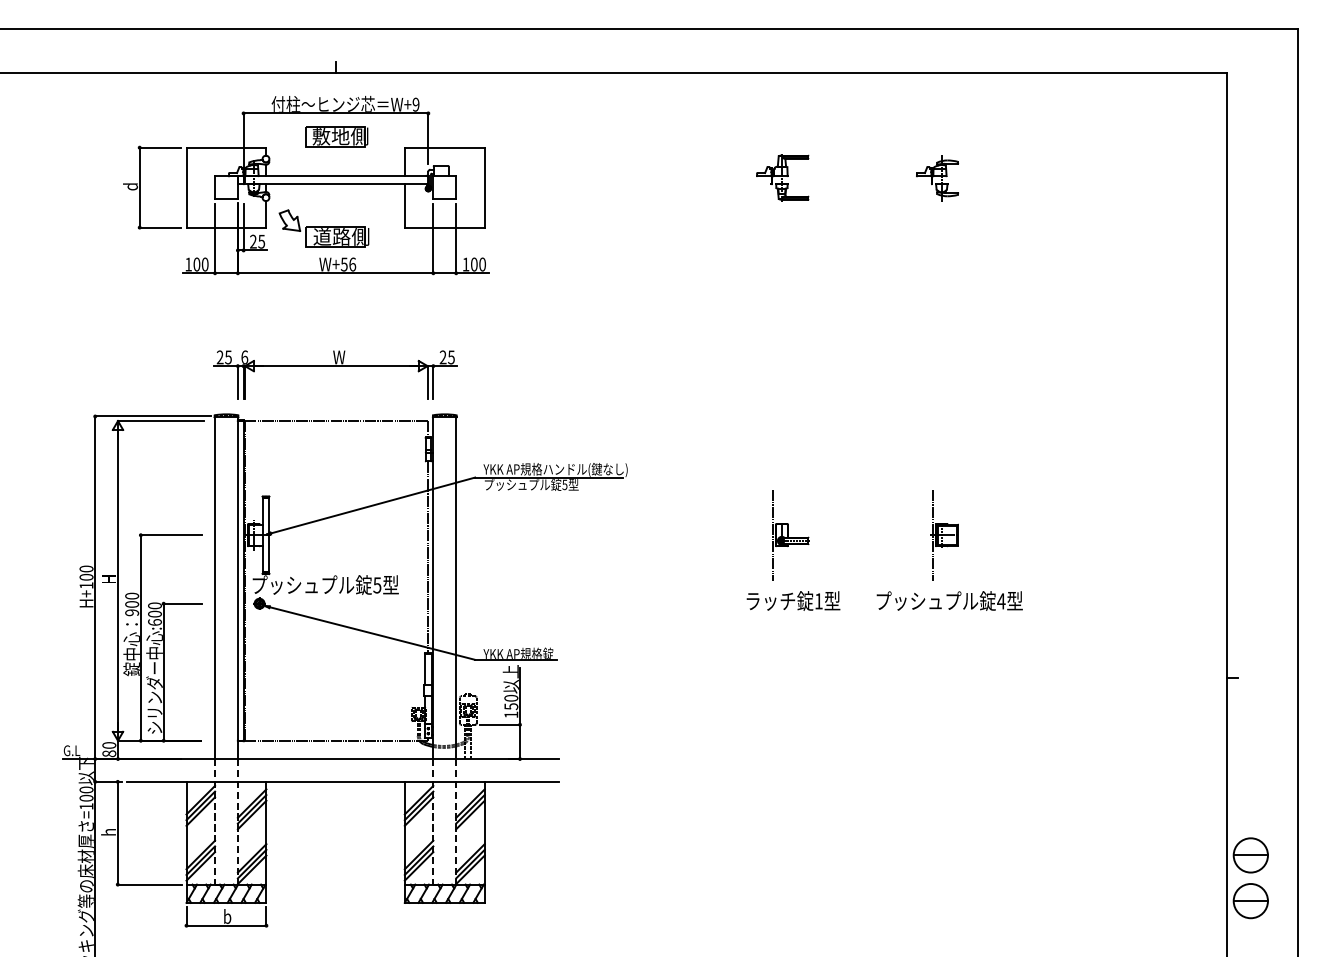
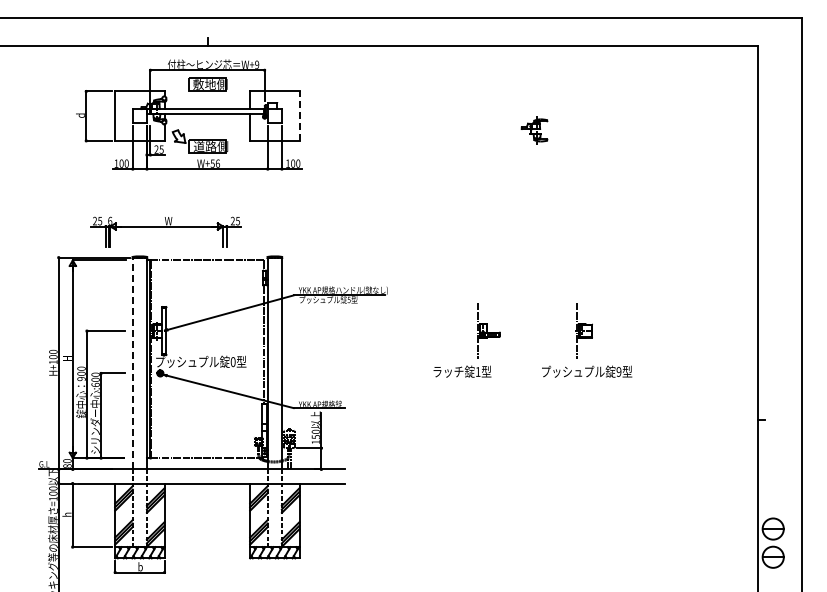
part: (782, 176) -> (483, 109), removed
part: (937, 178) -> (534, 130), moved
line: (484, 188) -> (299, 116), solid -> dashed
part: (334, 374) -> (165, 231), moved
text: (376, 584) -> (232, 361), 5 -> 0
line: (214, 587) -> (132, 363), solid -> dashed
text: (793, 600) -> (462, 371), moved
text: (1000, 600) -> (618, 371), 4 -> 9

